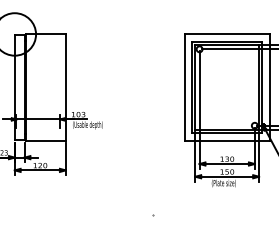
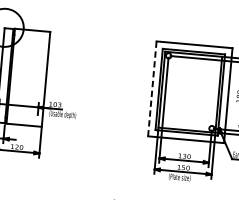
line: (184, 87) -> (152, 88), solid -> dashed

